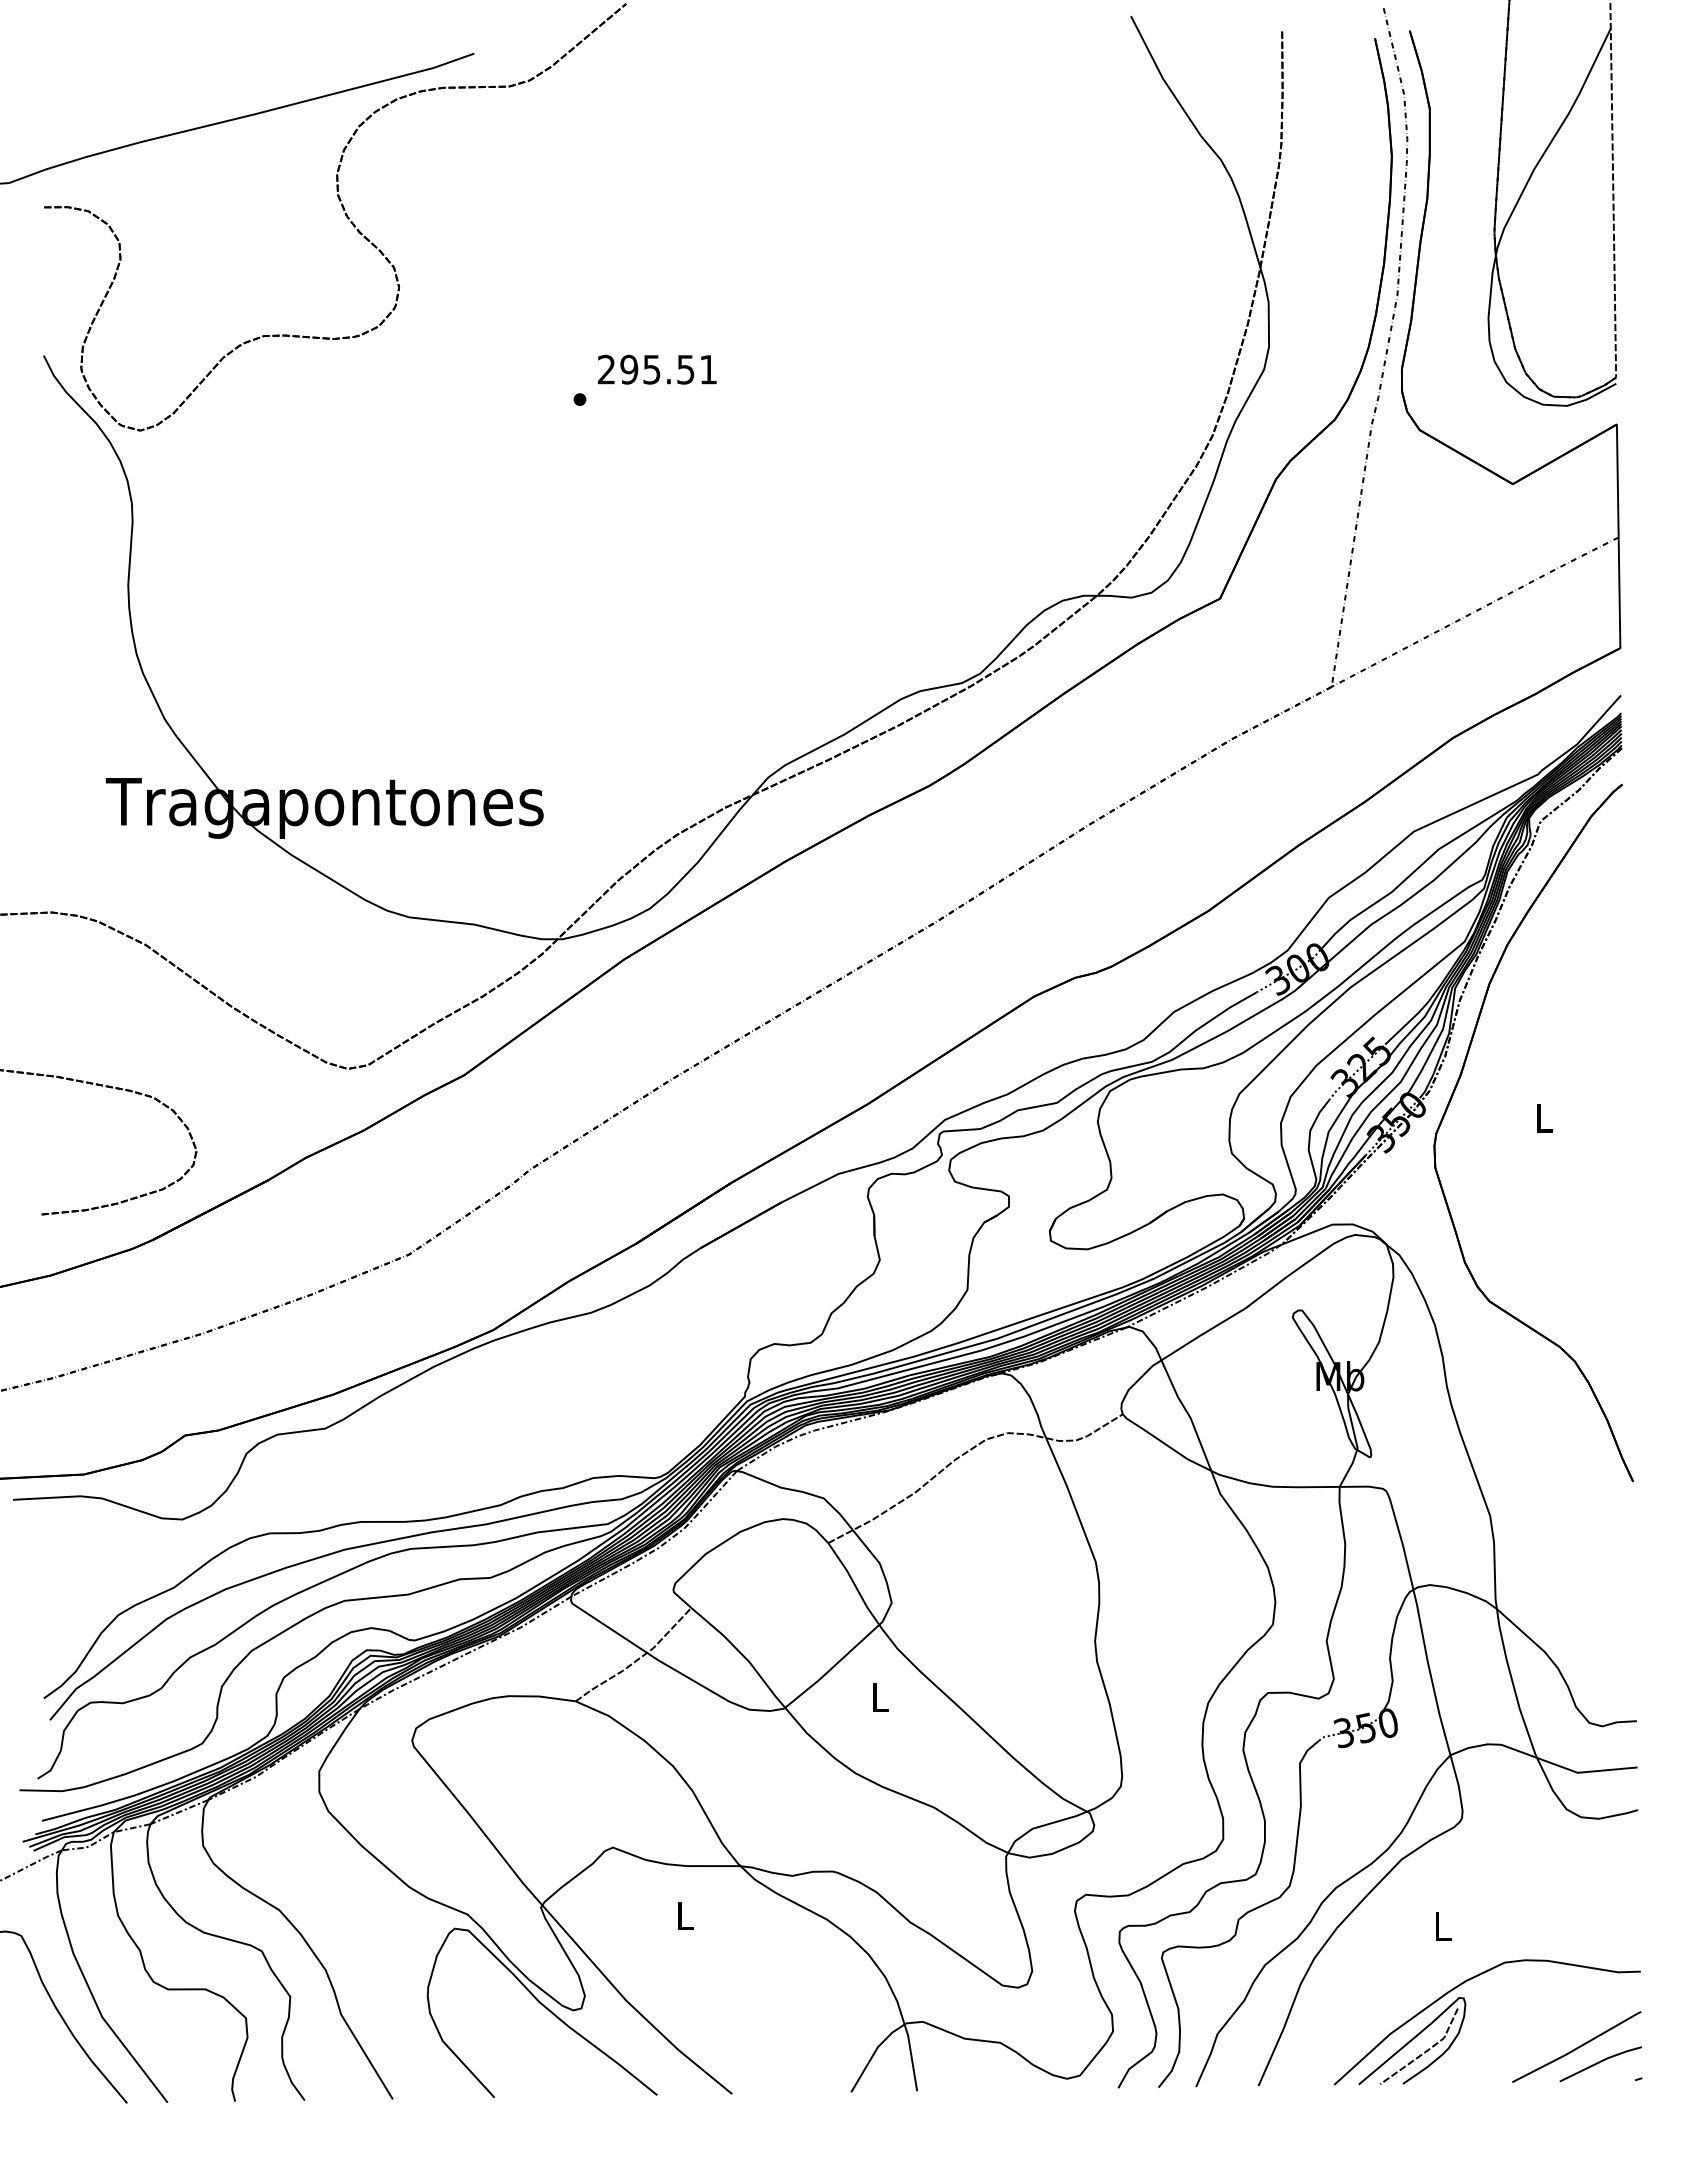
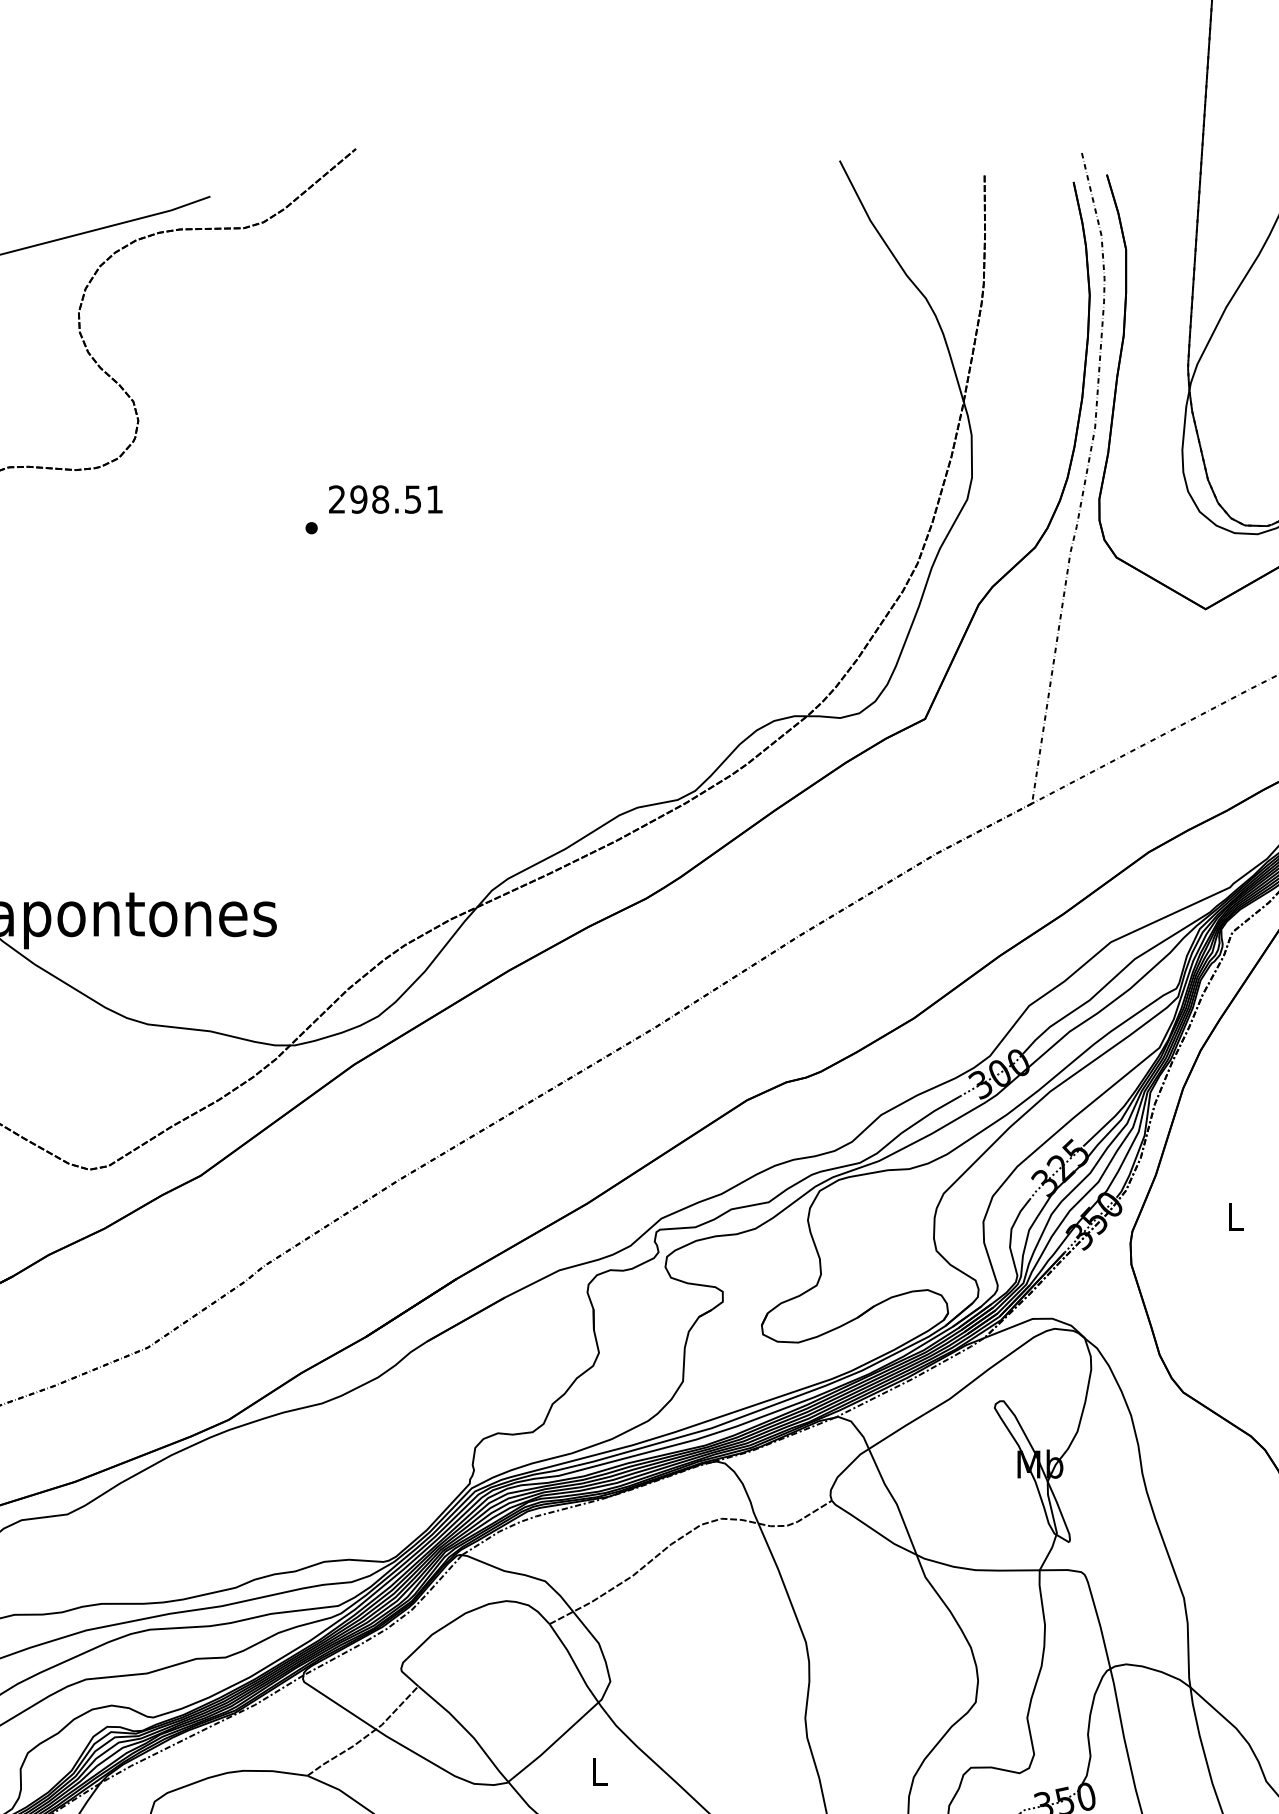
text: (651, 369) -> (380, 499), 295.51 -> 298.51

